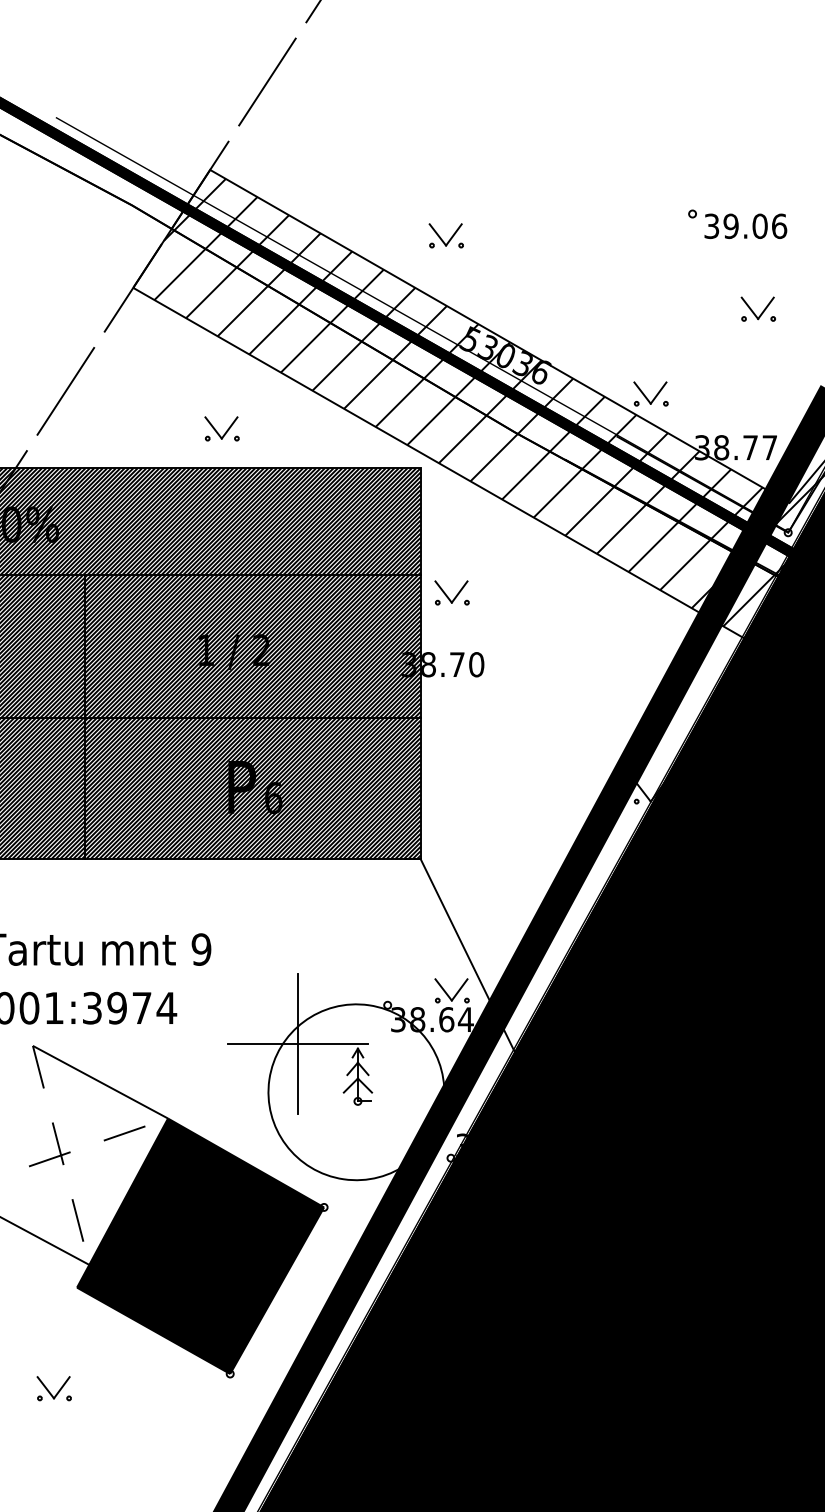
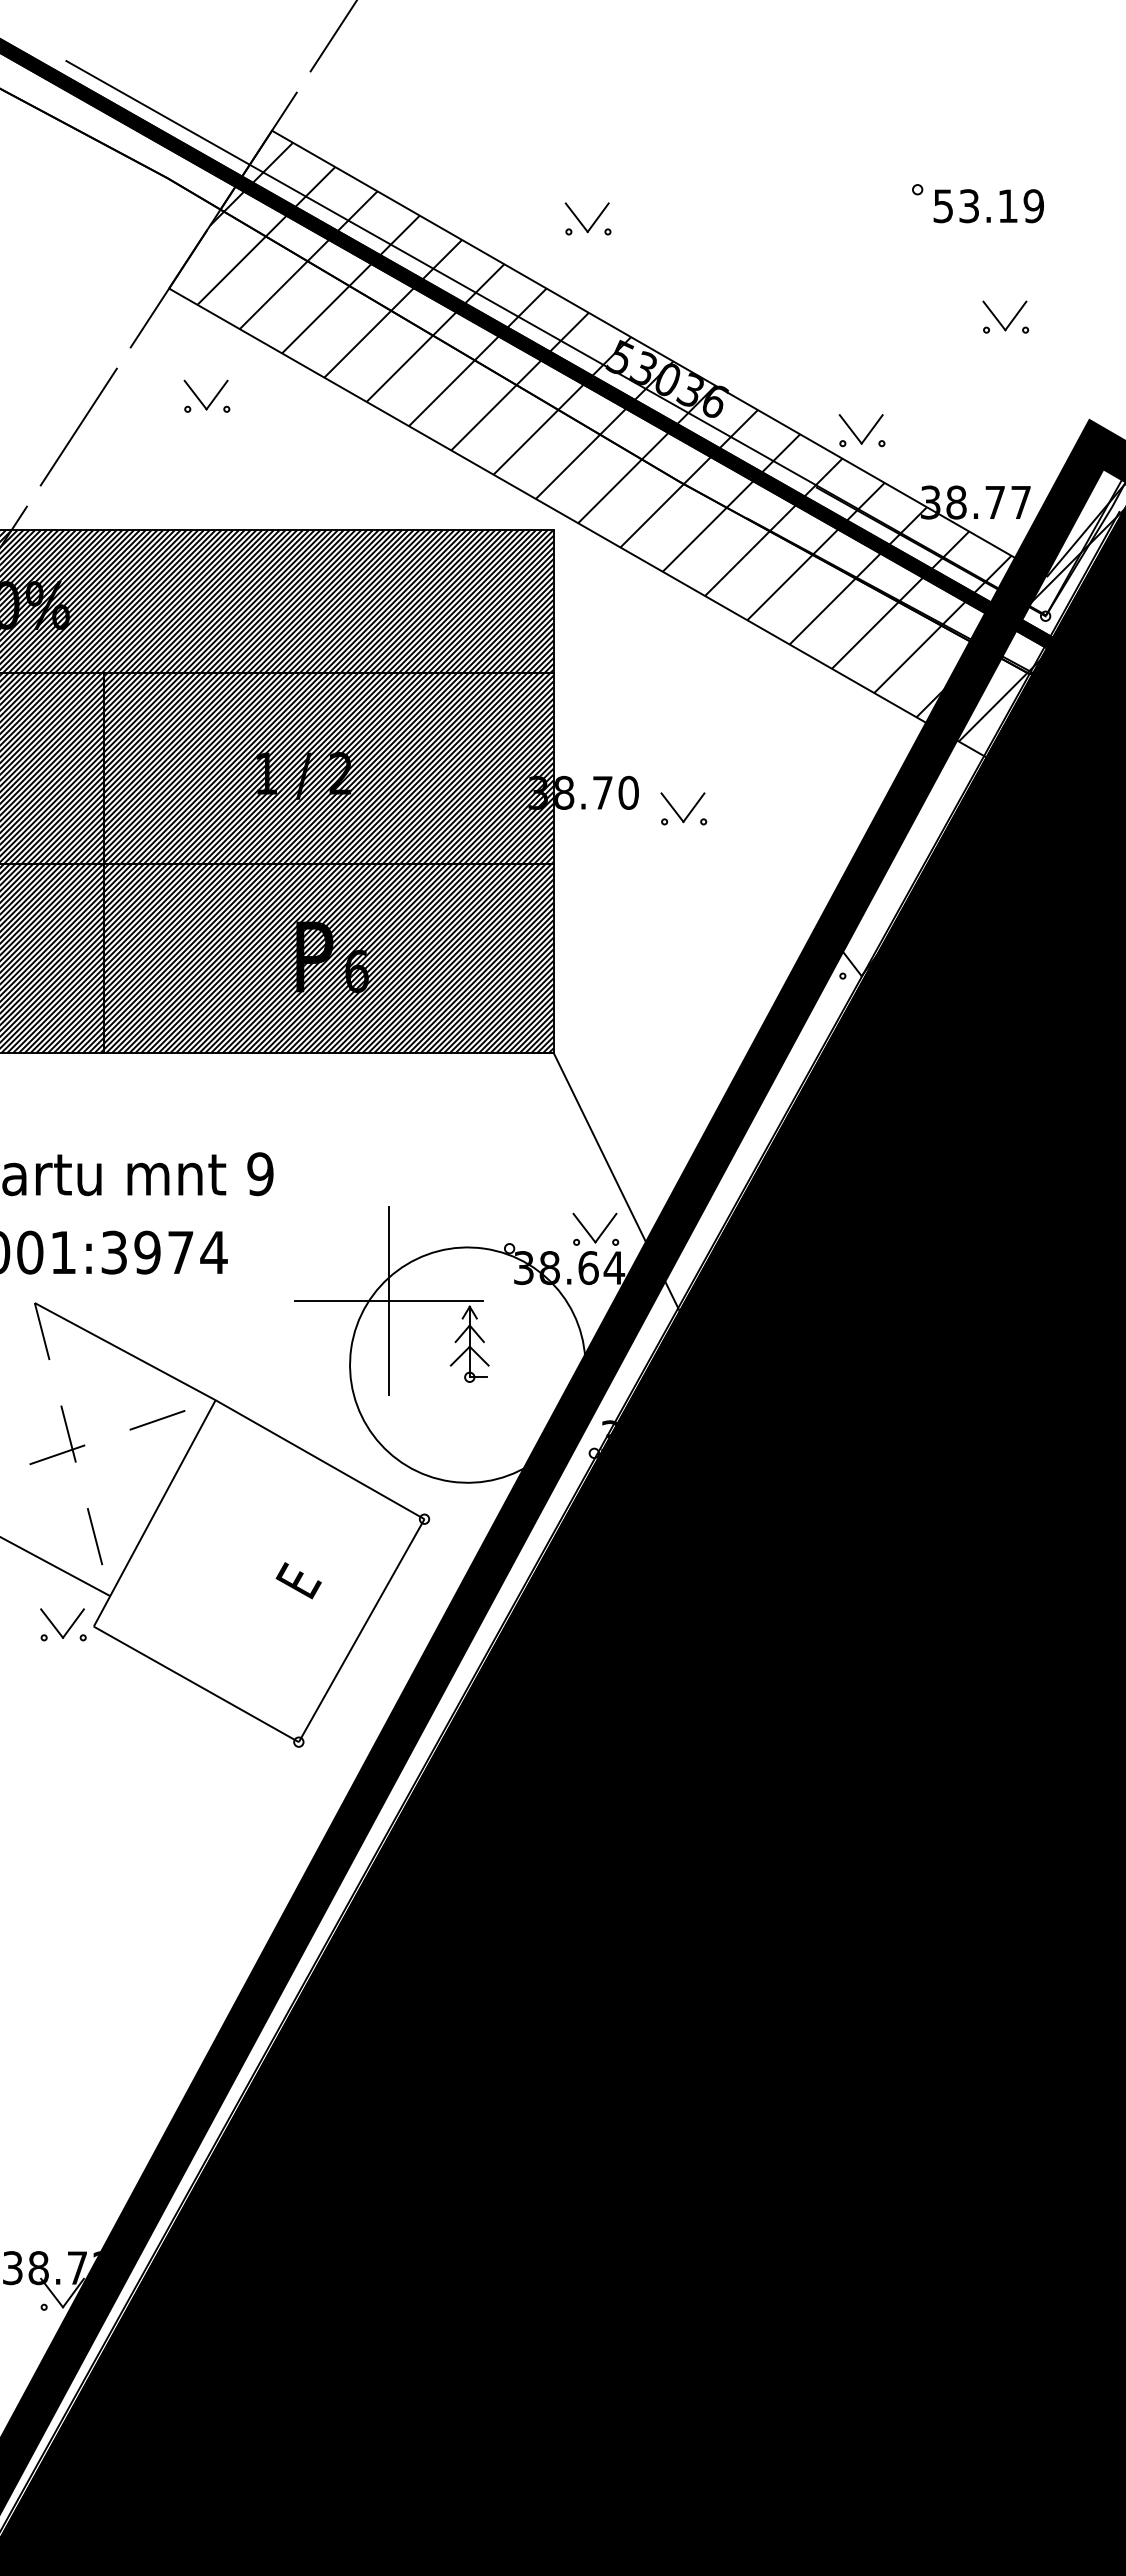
text: (746, 226) -> (989, 206), 39.06 -> 53.19
part: (225, 432) -> (211, 400), moved
part: (456, 594) -> (689, 811), moved
fill: (200, 1246) -> (258, 1571), removed
part: (58, 1391) -> (68, 1628), moved

